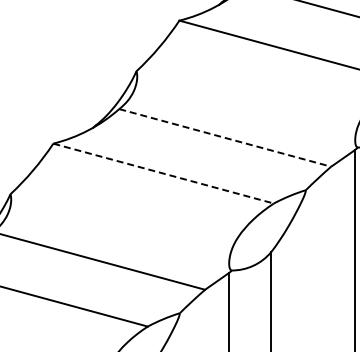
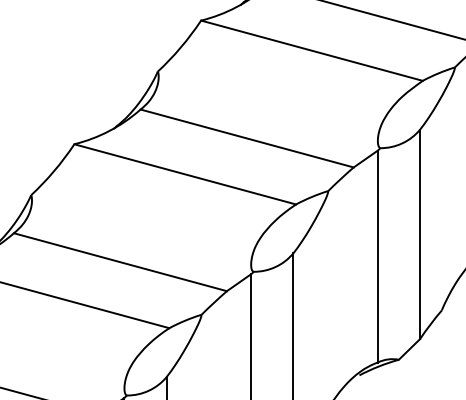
line: (225, 137) -> (247, 138), dashed -> solid
line: (163, 173) -> (185, 174), dashed -> solid

